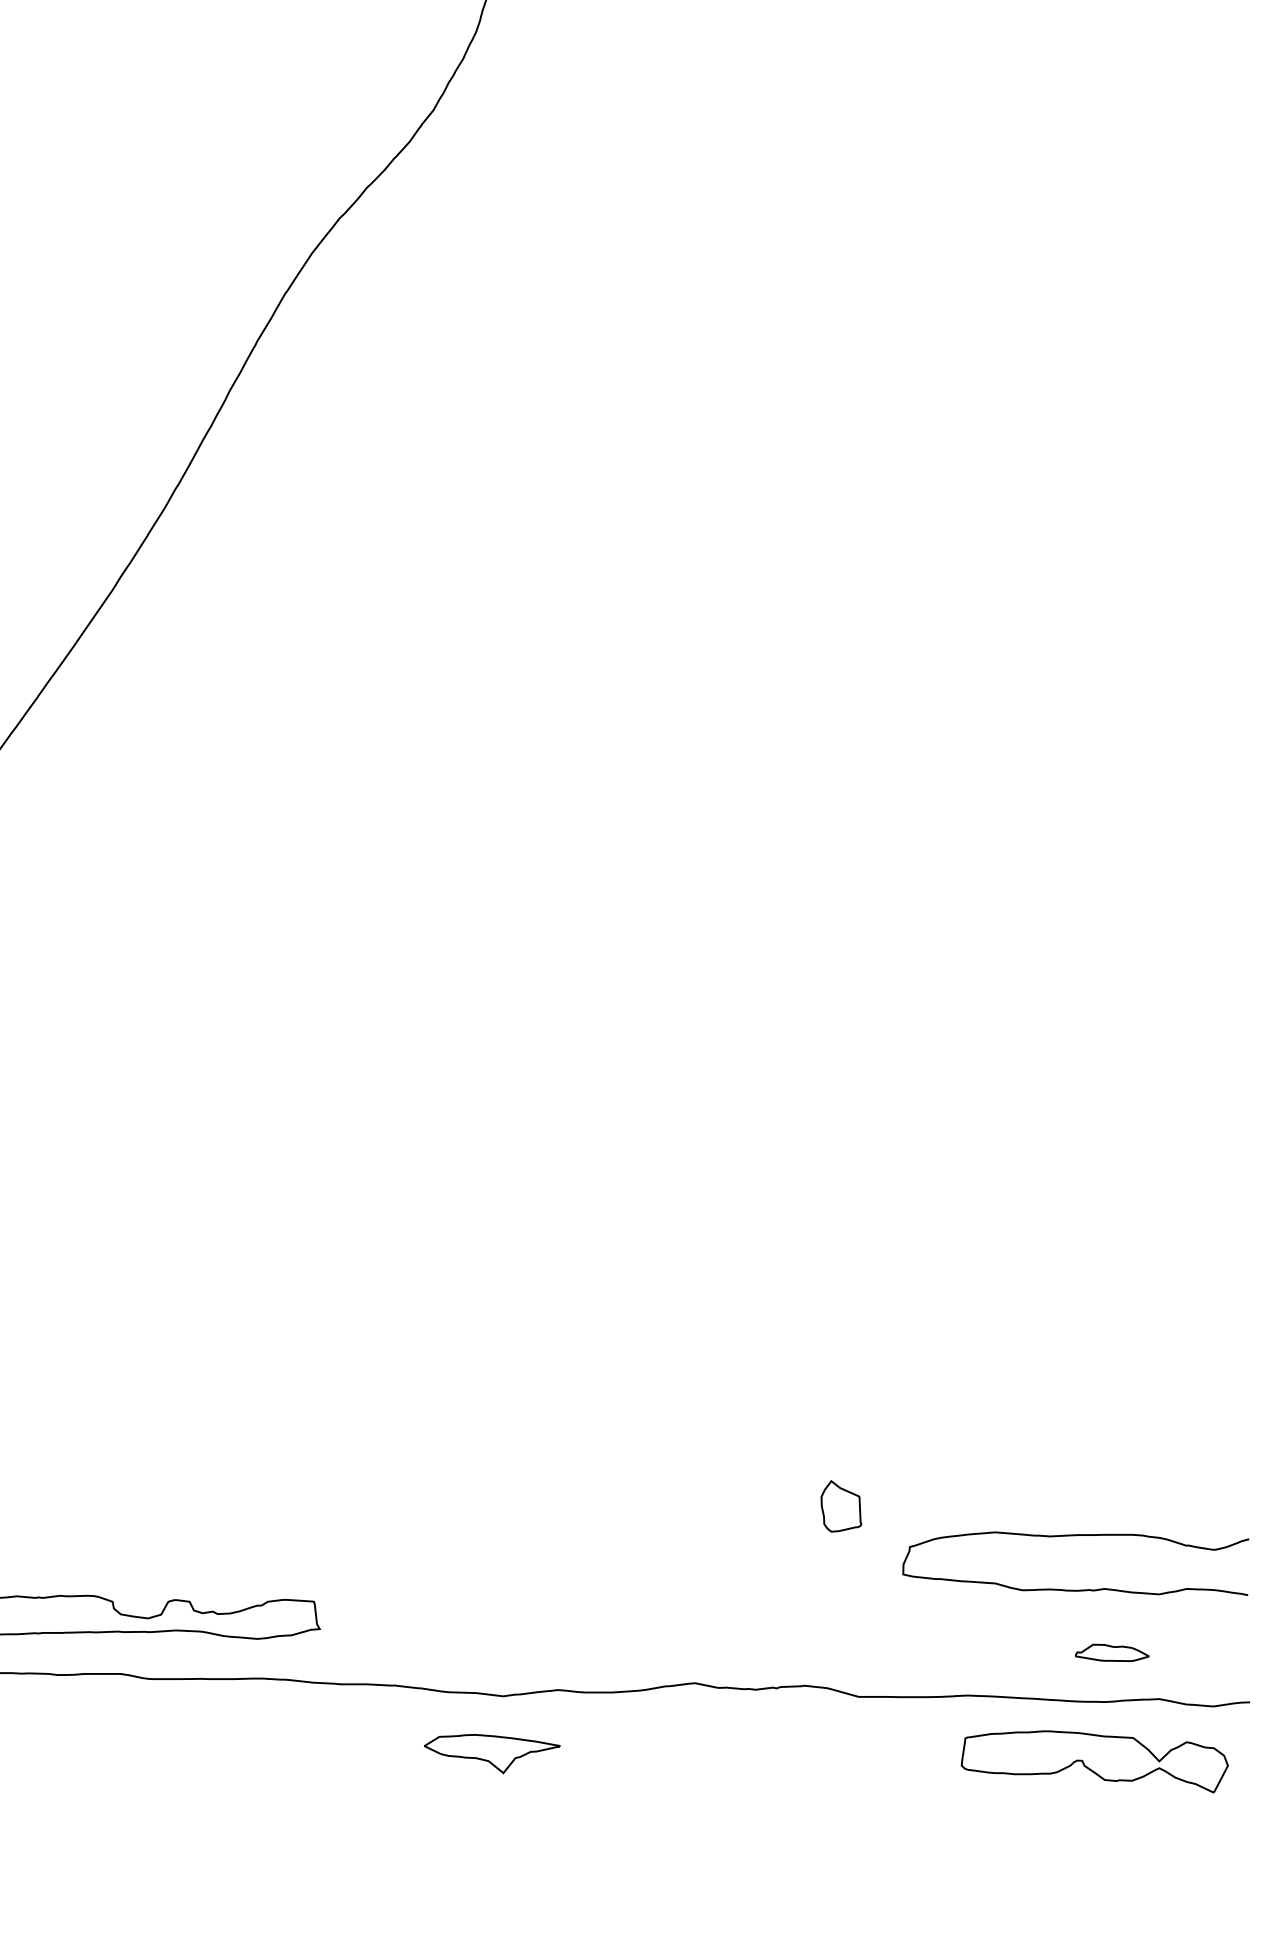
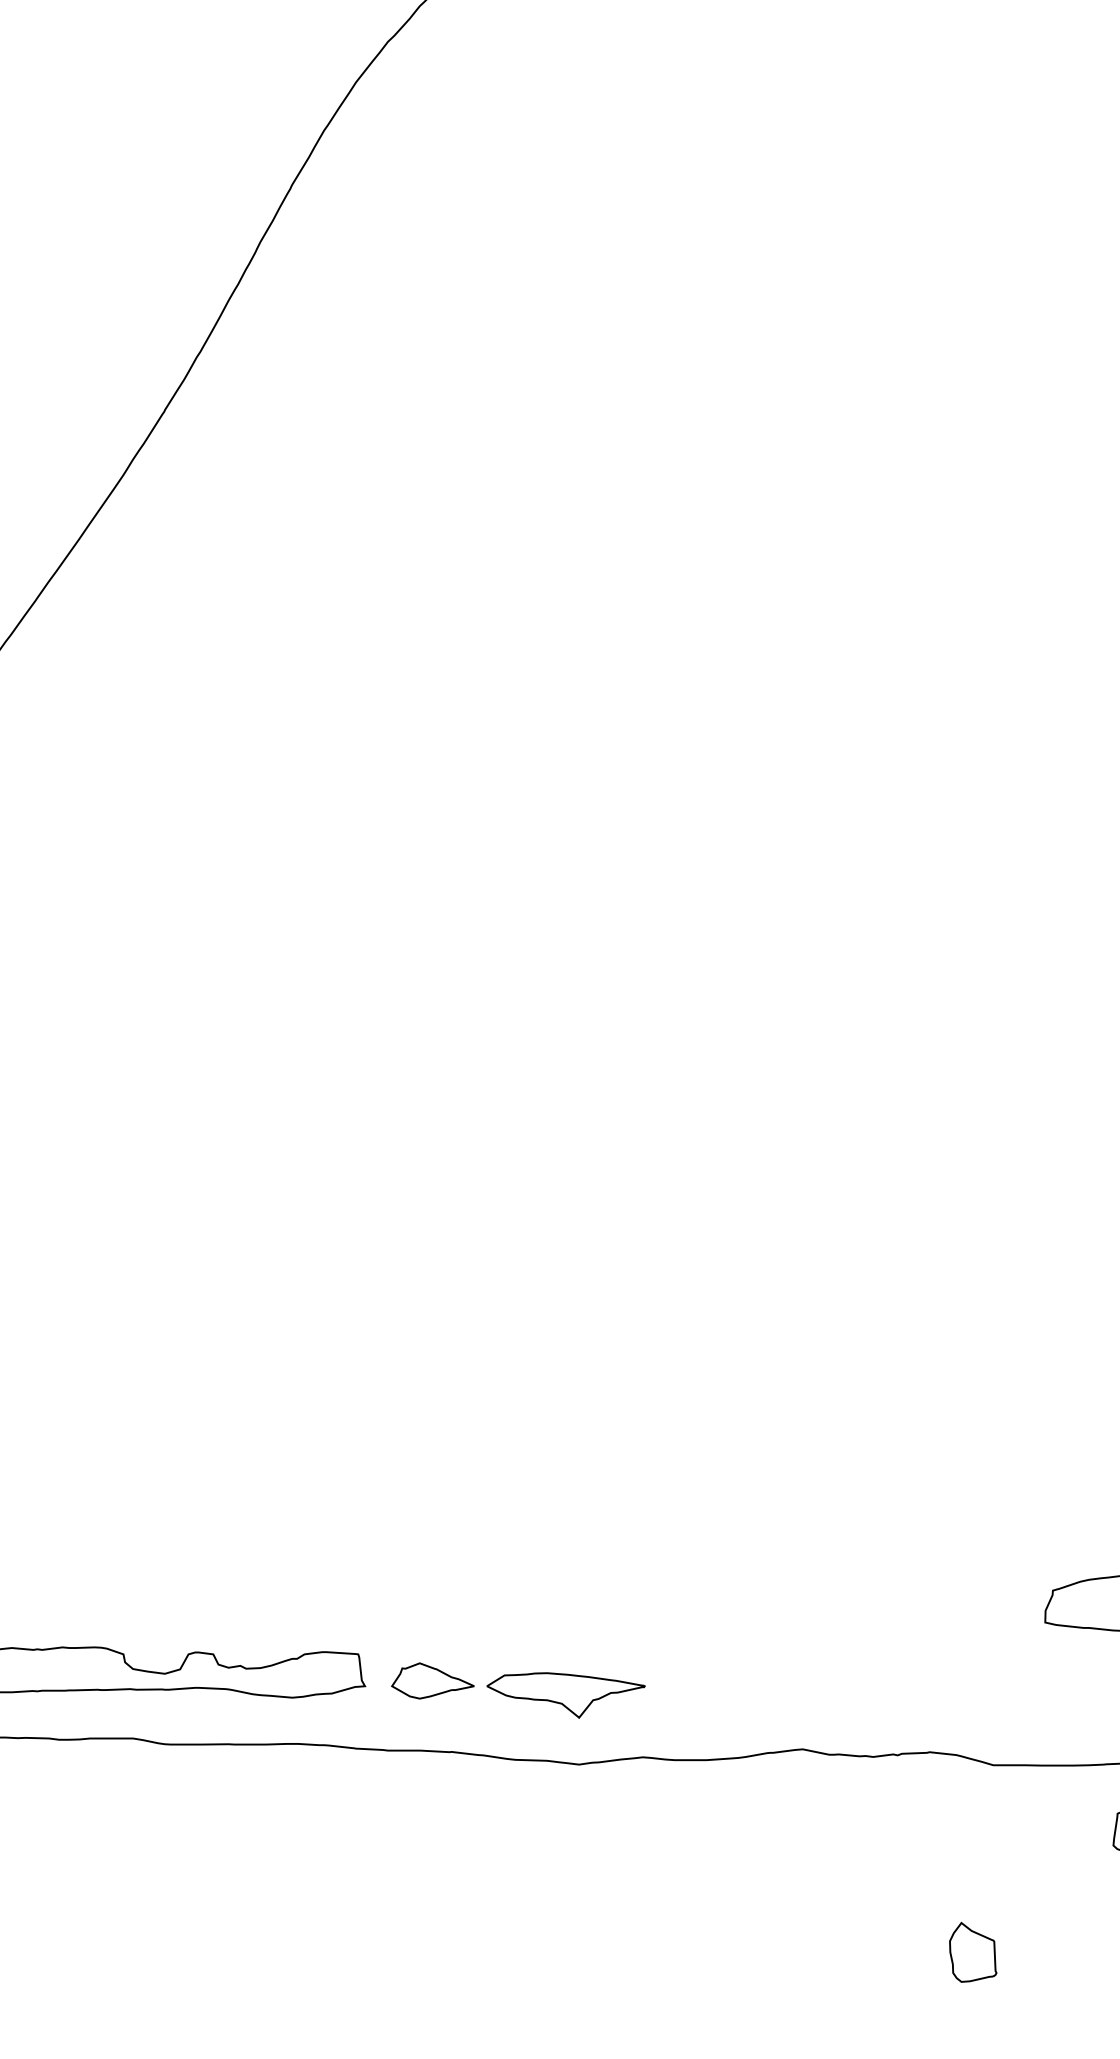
part: (841, 1506) -> (973, 1952), moved
part: (377, 1624) -> (432, 1680), added
part: (492, 1754) -> (566, 1696), moved

